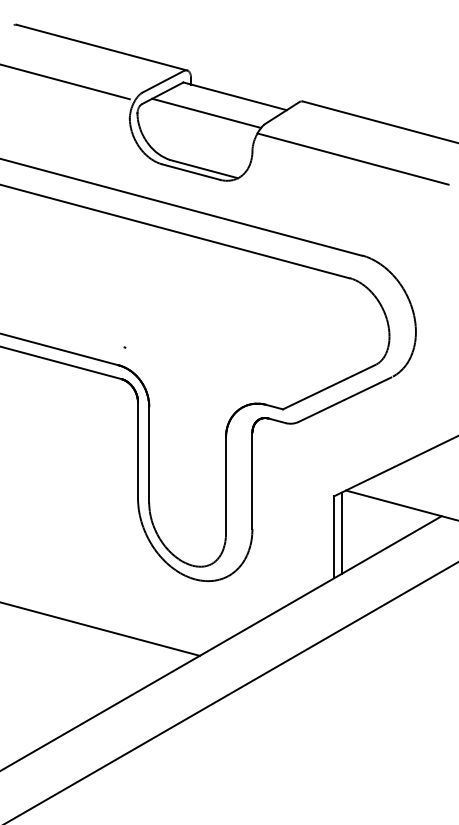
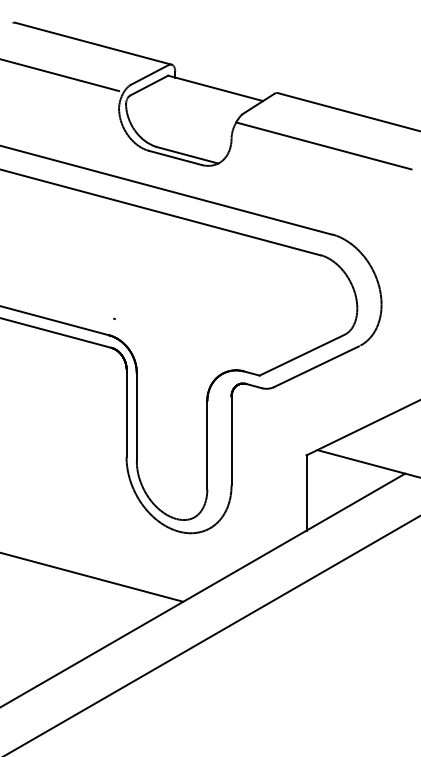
line: (206, 112) -> (189, 103), removed
line: (341, 532) -> (313, 488), removed

